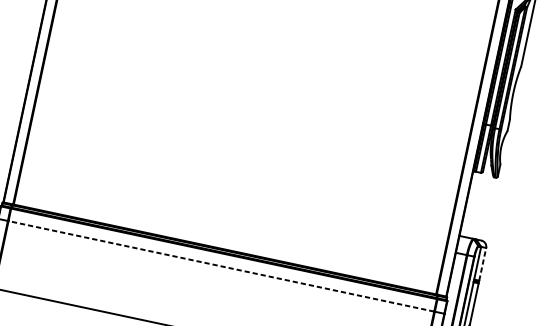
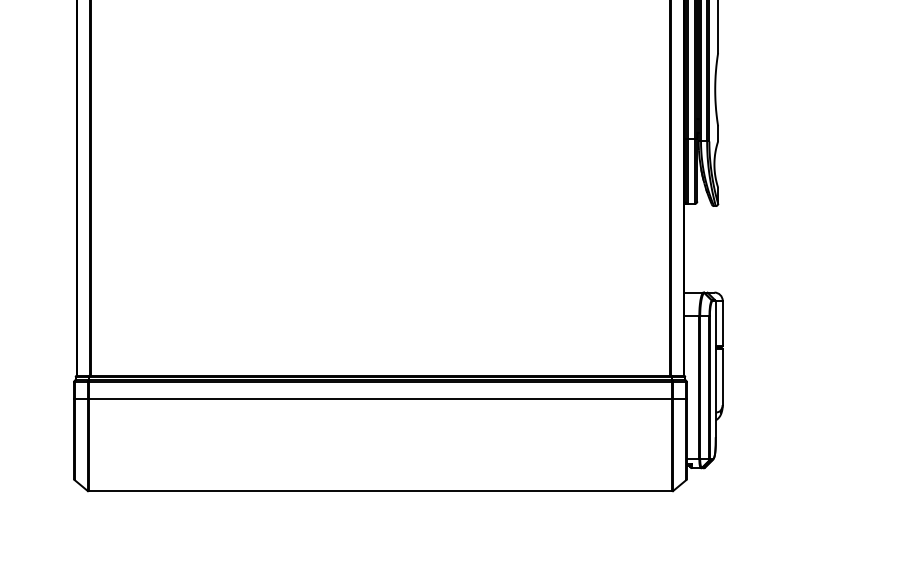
line: (482, 263) -> (722, 322), dashed -> solid
line: (221, 266) -> (380, 398), dashed -> solid

